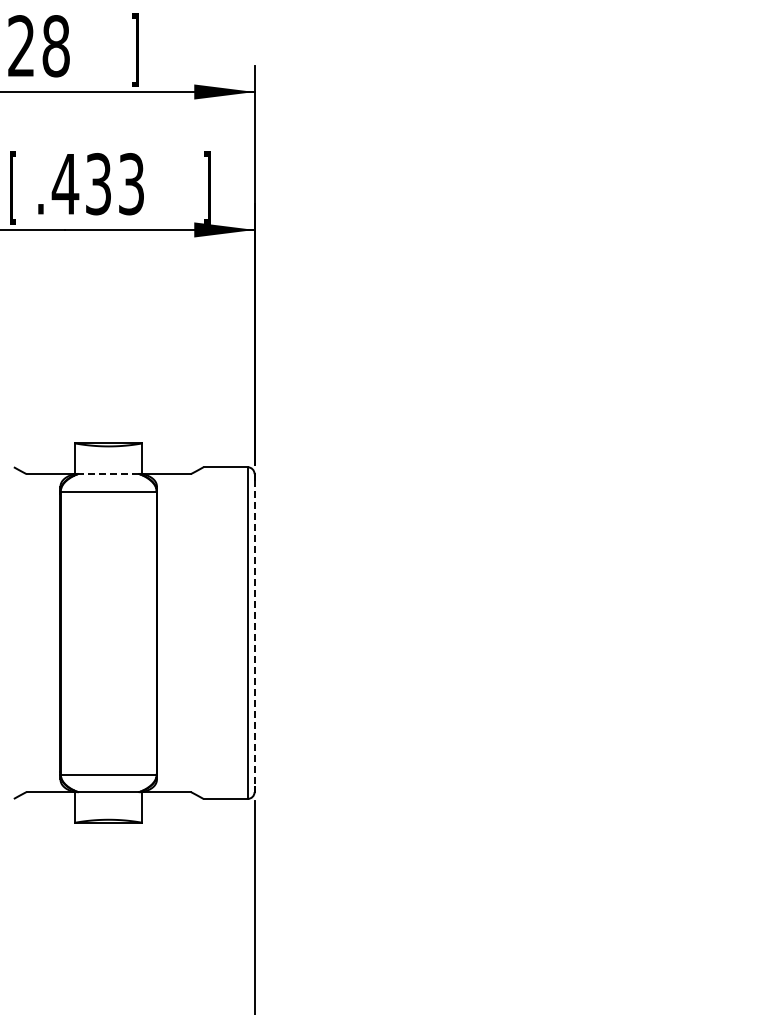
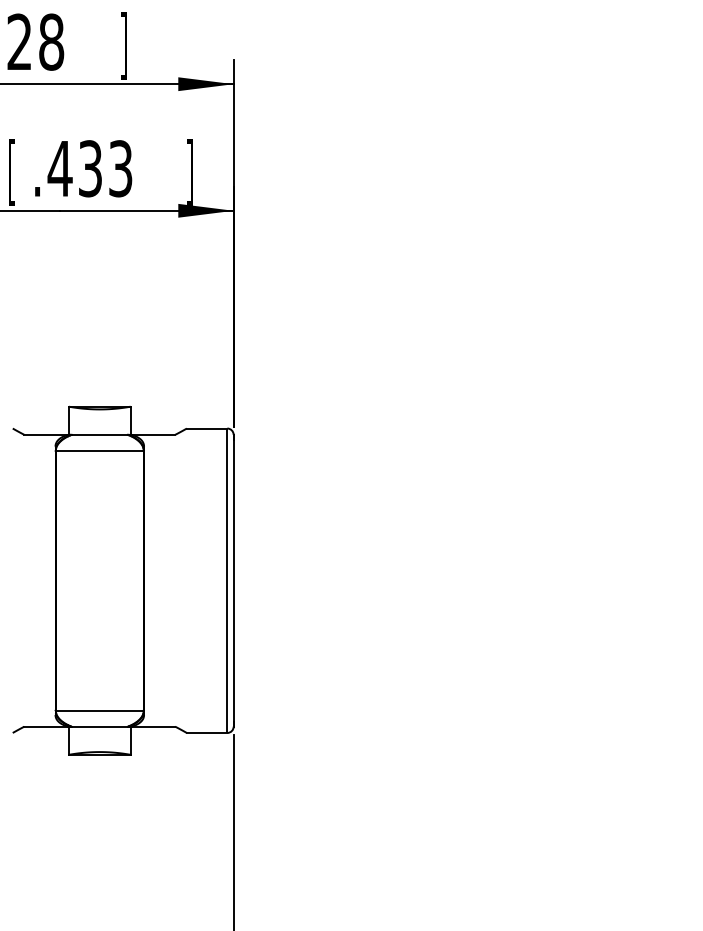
line: (108, 474) -> (99, 435), dashed -> solid
line: (254, 633) -> (233, 581), dashed -> solid

